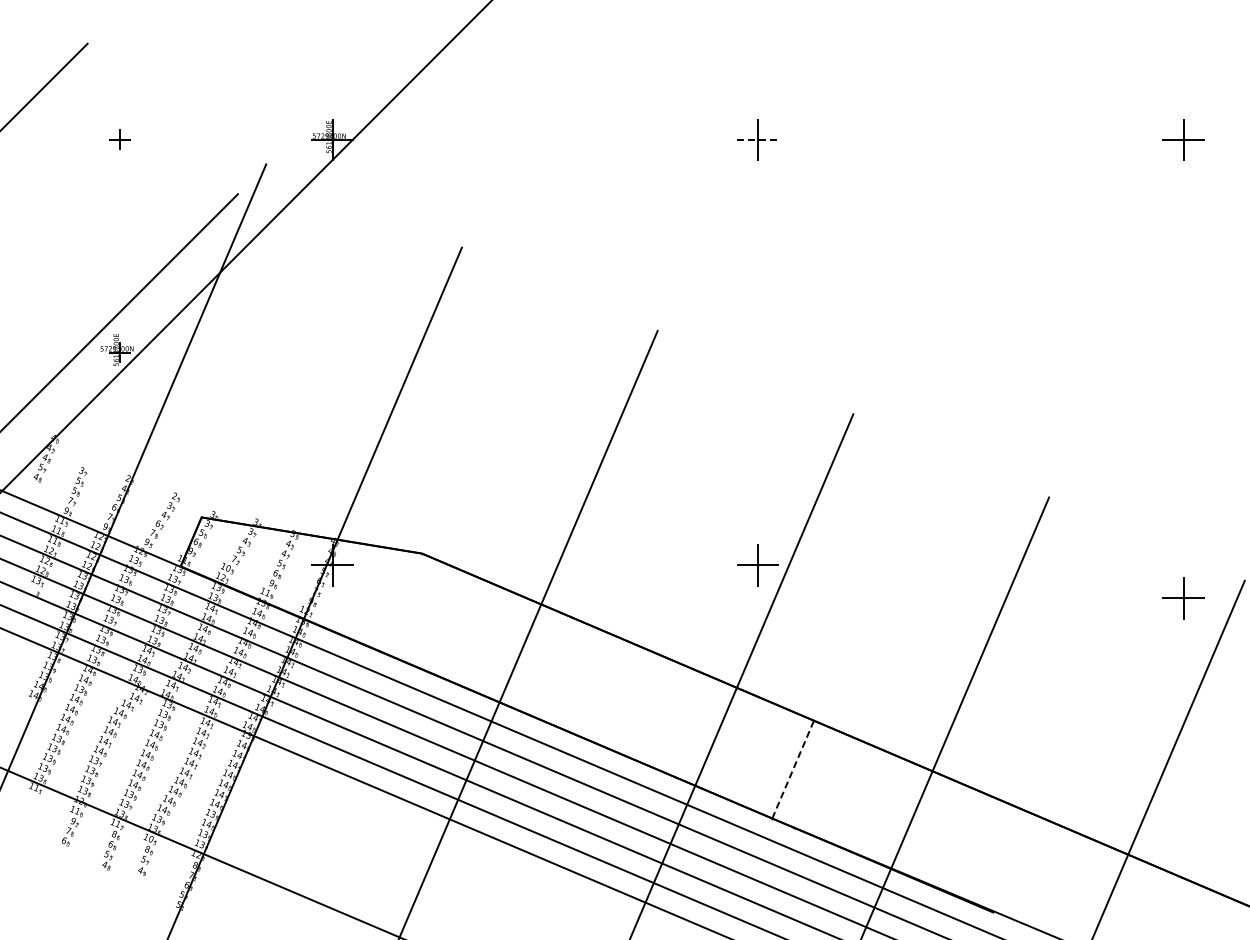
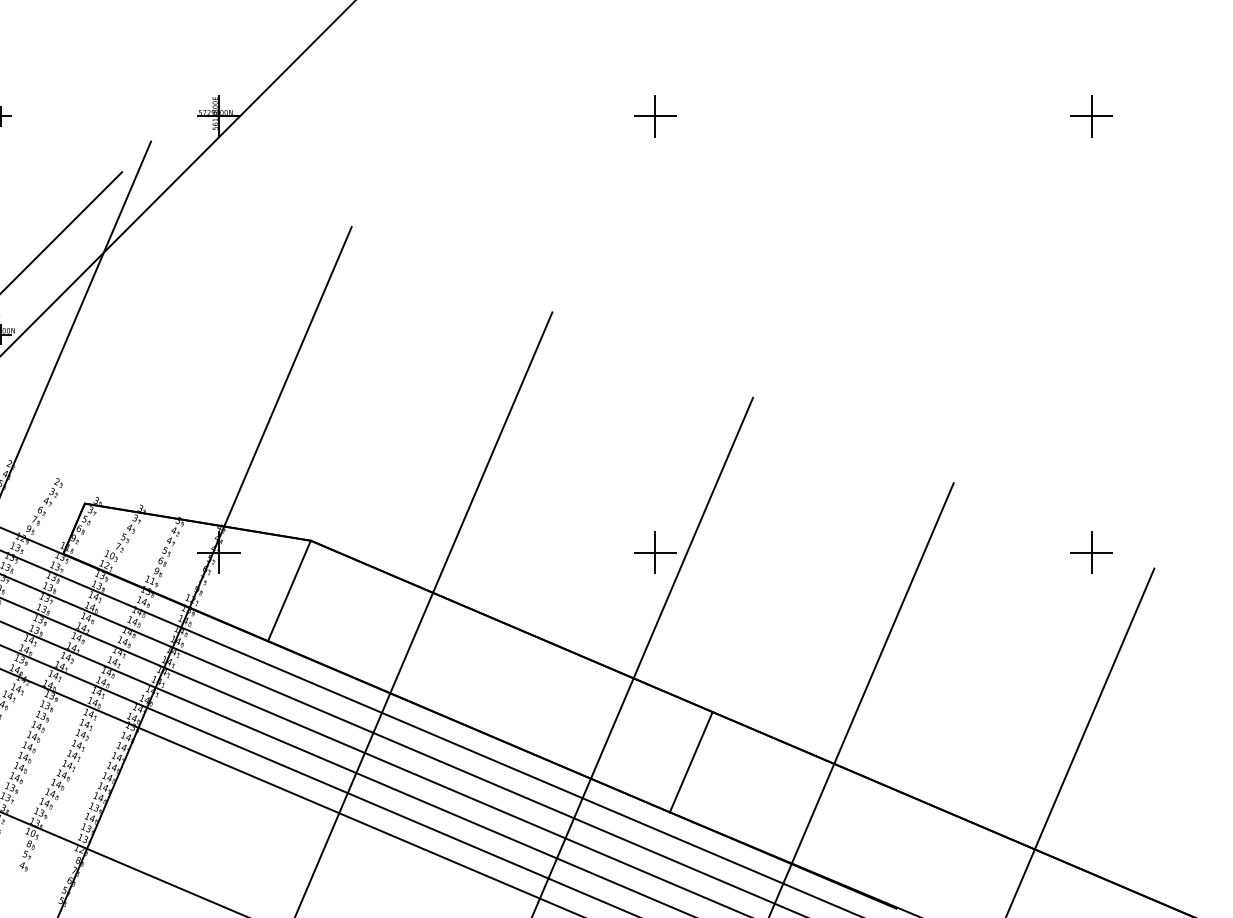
line: (758, 139) -> (655, 116), dashed -> solid
part: (1183, 598) -> (1091, 552), moved
line: (401, 602) -> (289, 590), added
line: (793, 769) -> (691, 762), dashed -> solid

